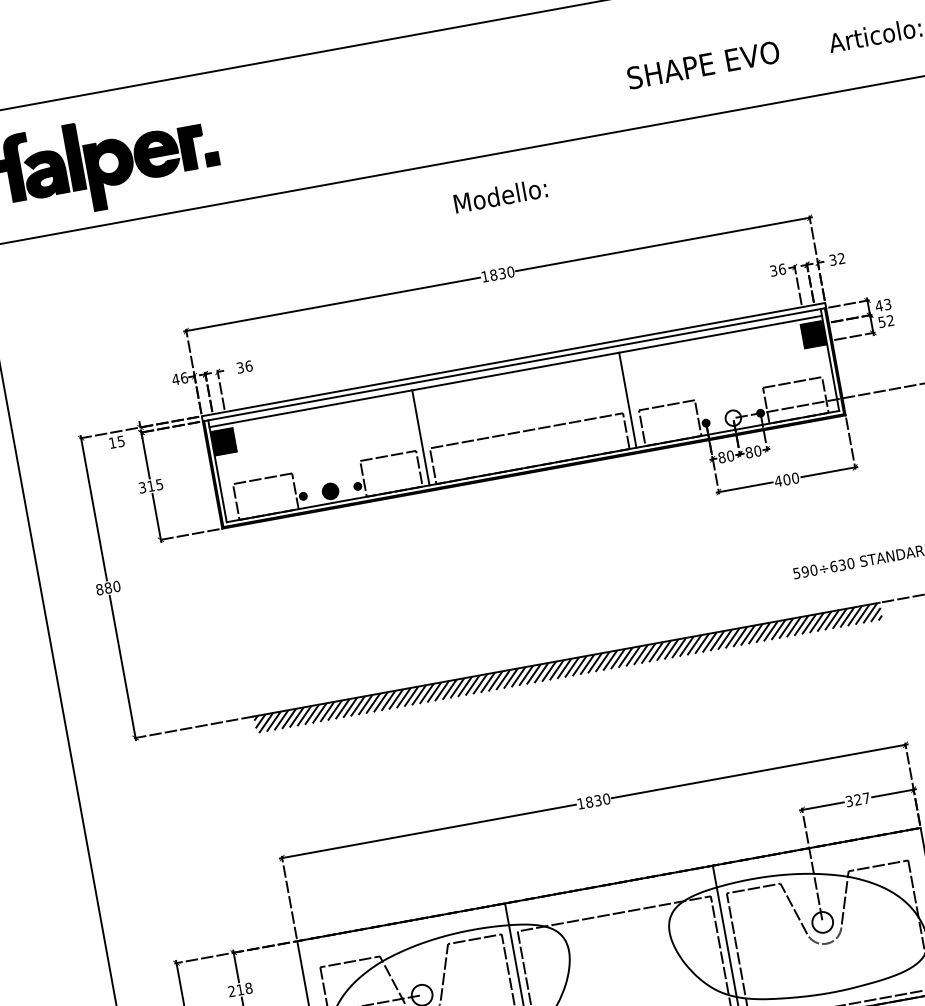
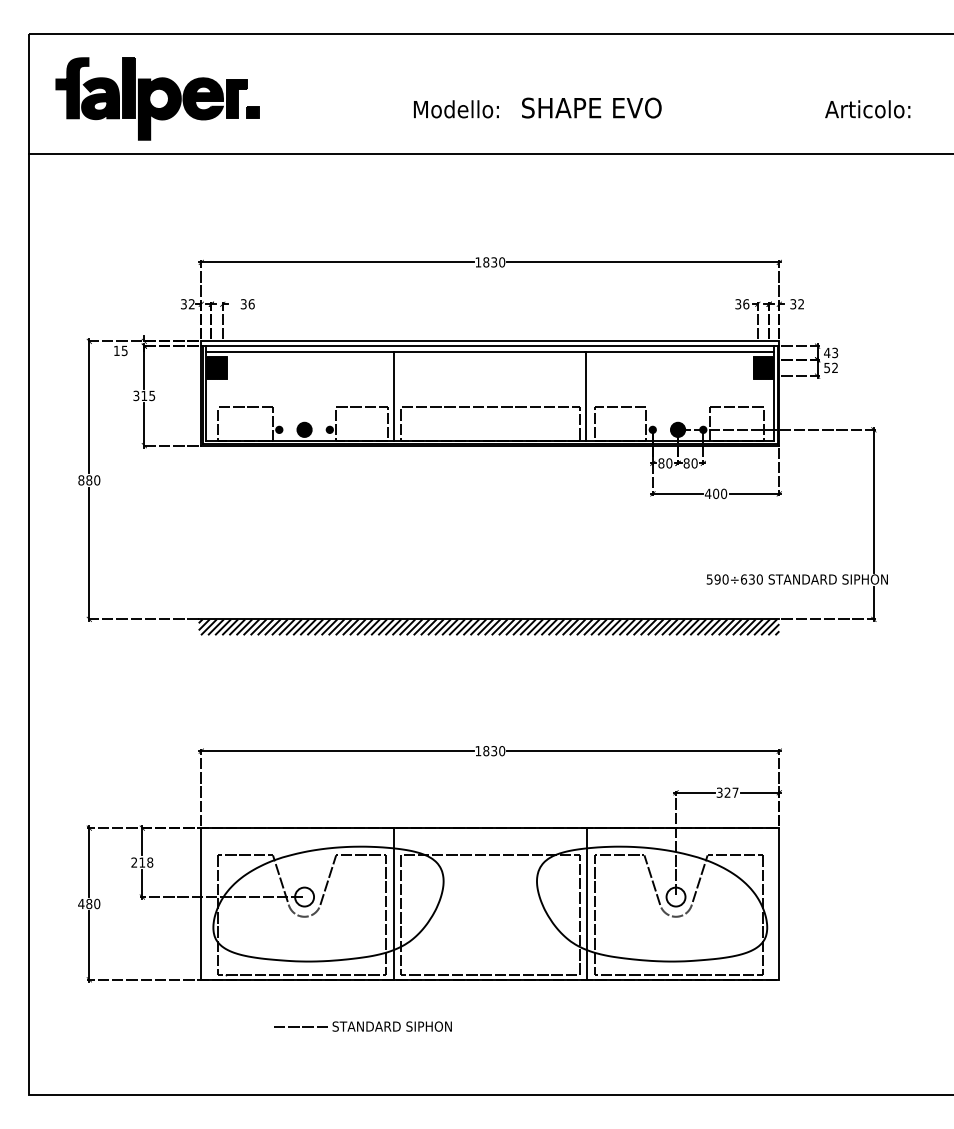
text: (703, 64) -> (591, 107), moved
text: (500, 196) -> (456, 109), moved
text: (179, 379) -> (187, 304), 46 -> 32
fill: (732, 417) -> (677, 429), added

